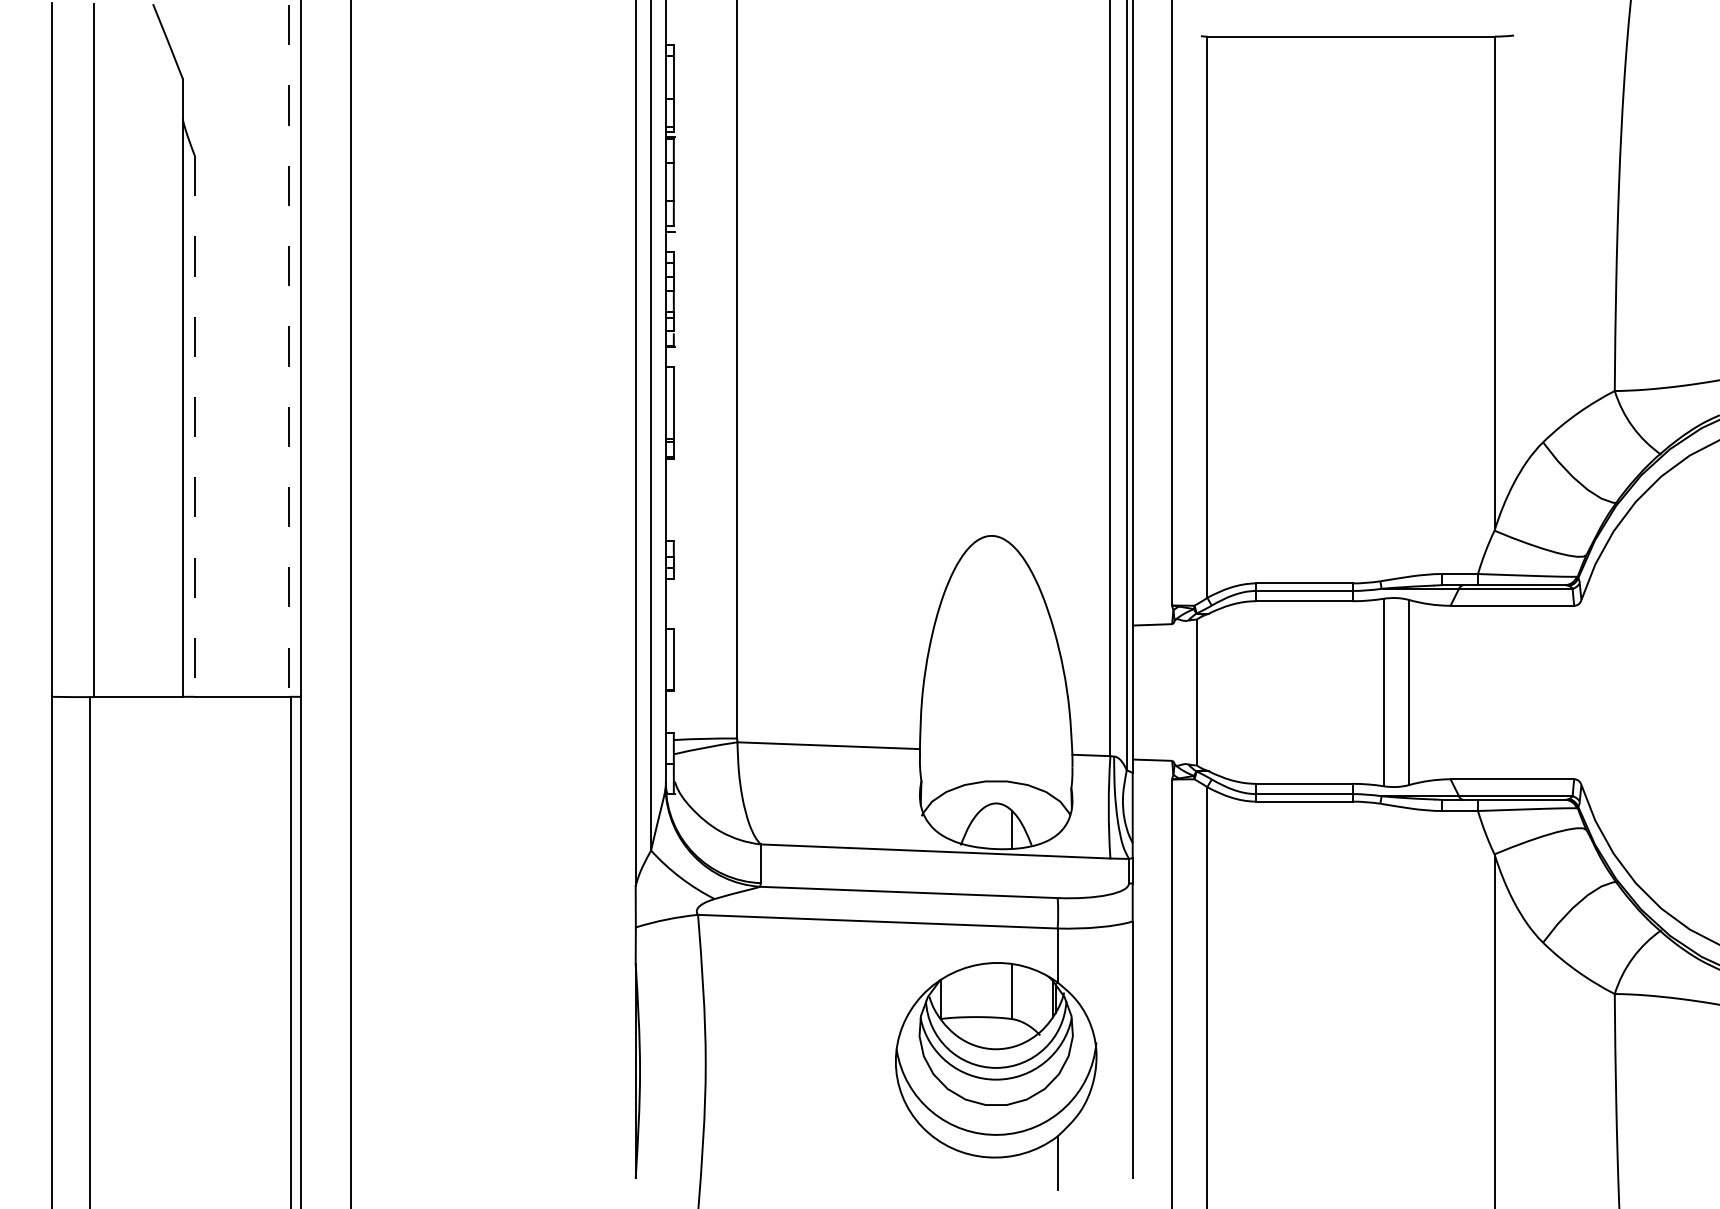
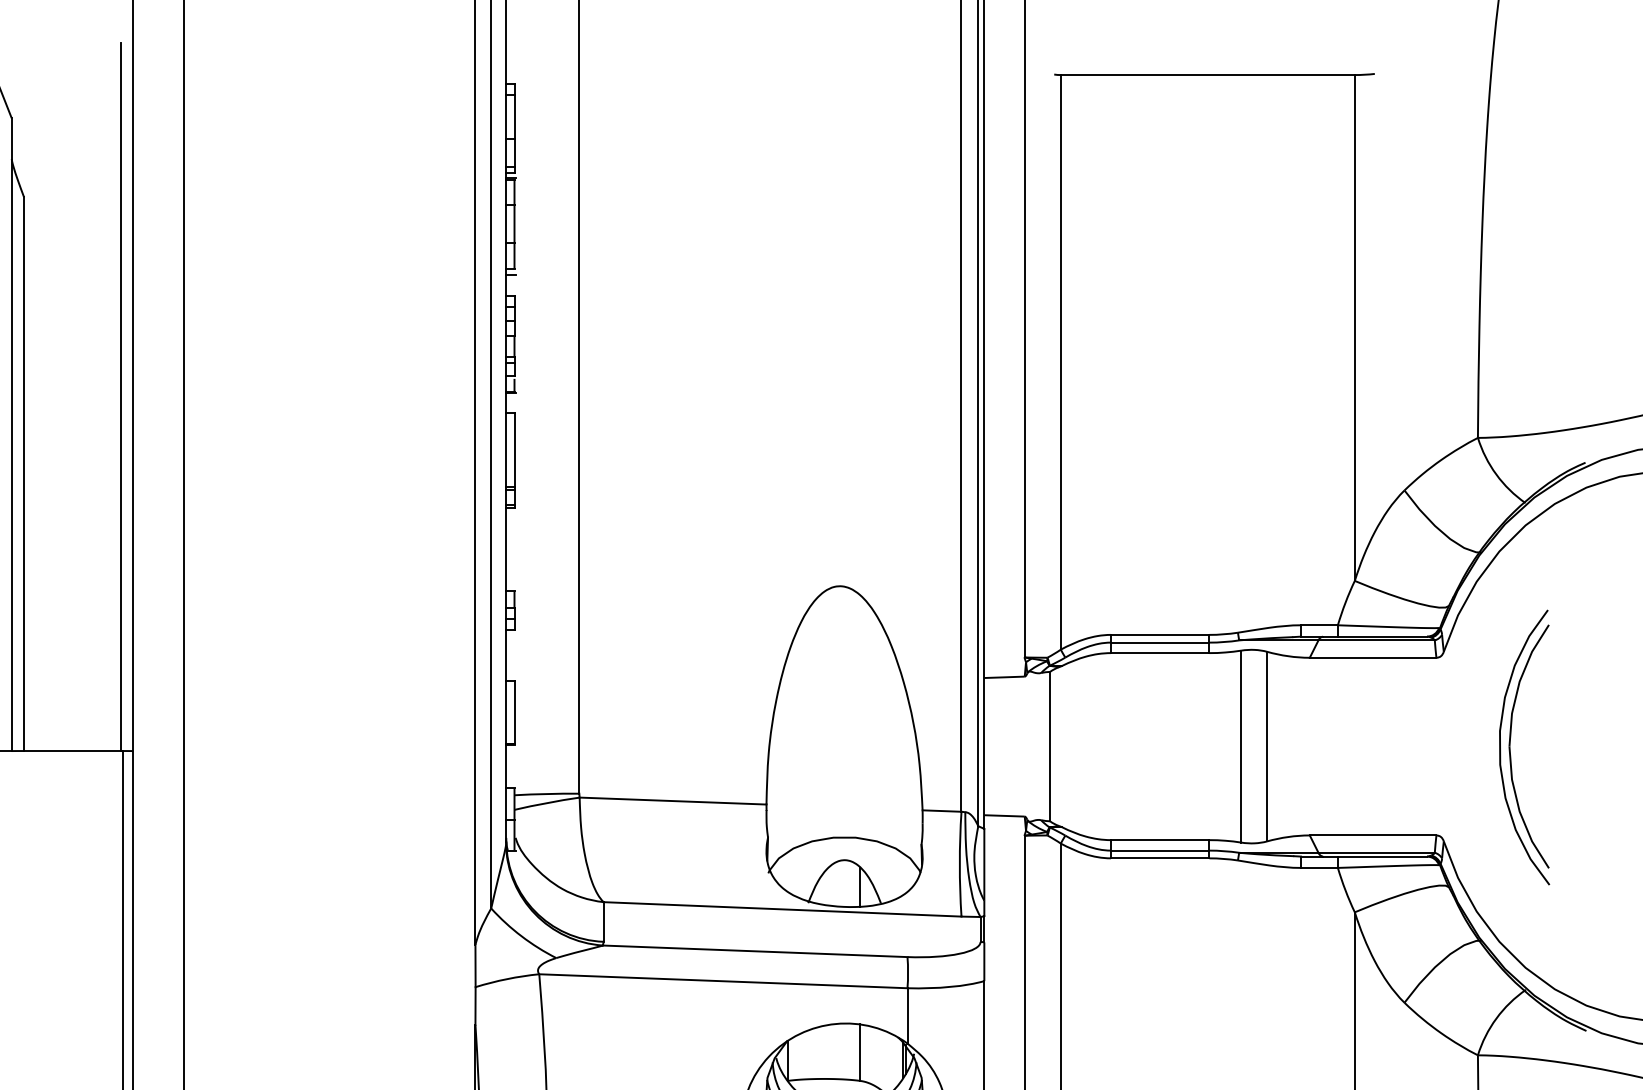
line: (289, 351) -> (120, 397), dashed -> solid
line: (194, 426) -> (23, 474), dashed -> solid
part: (1646, 692) -> (1510, 746), added

